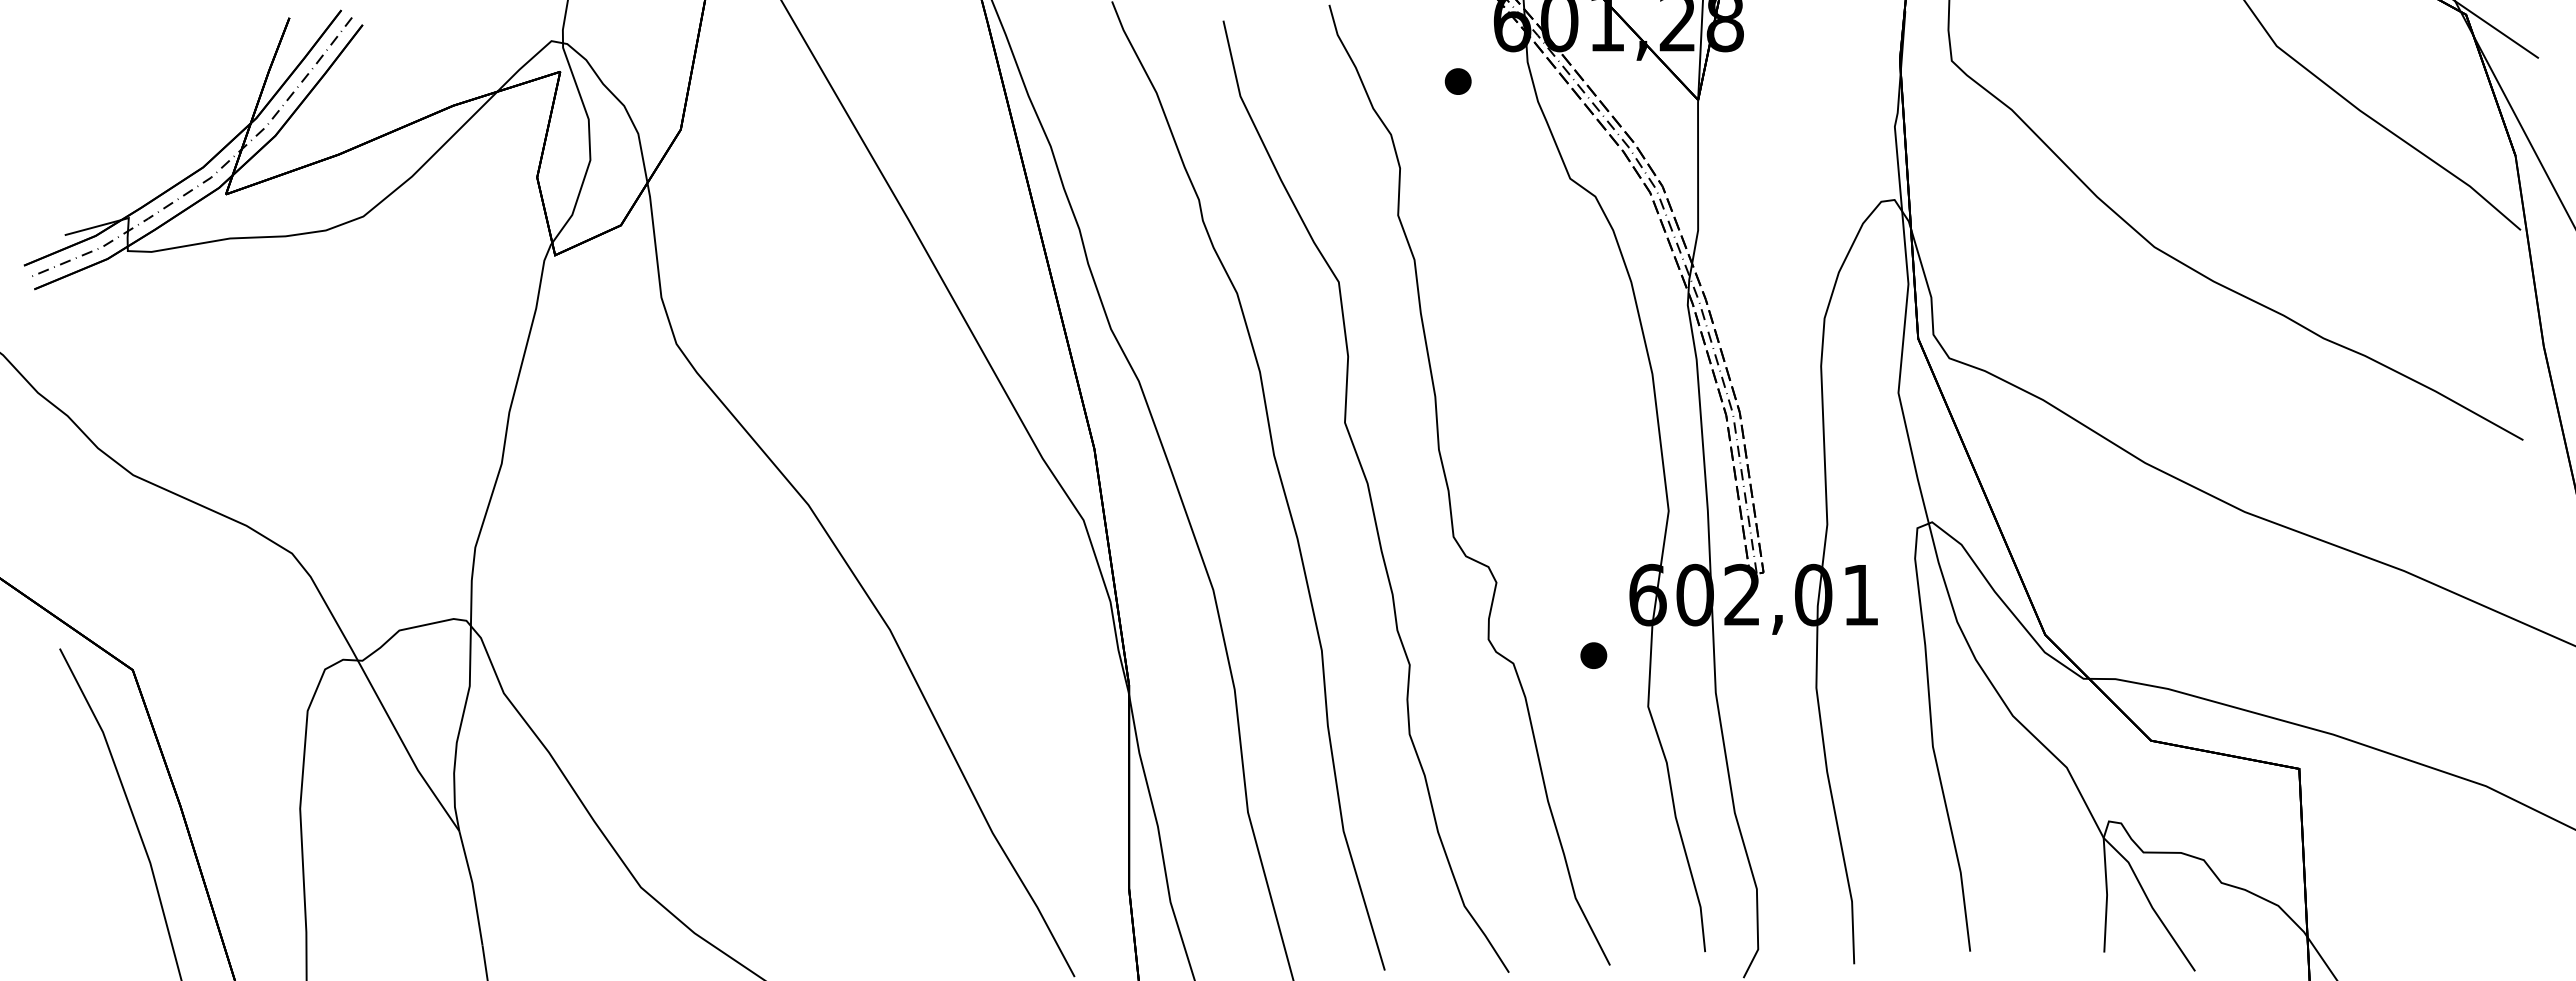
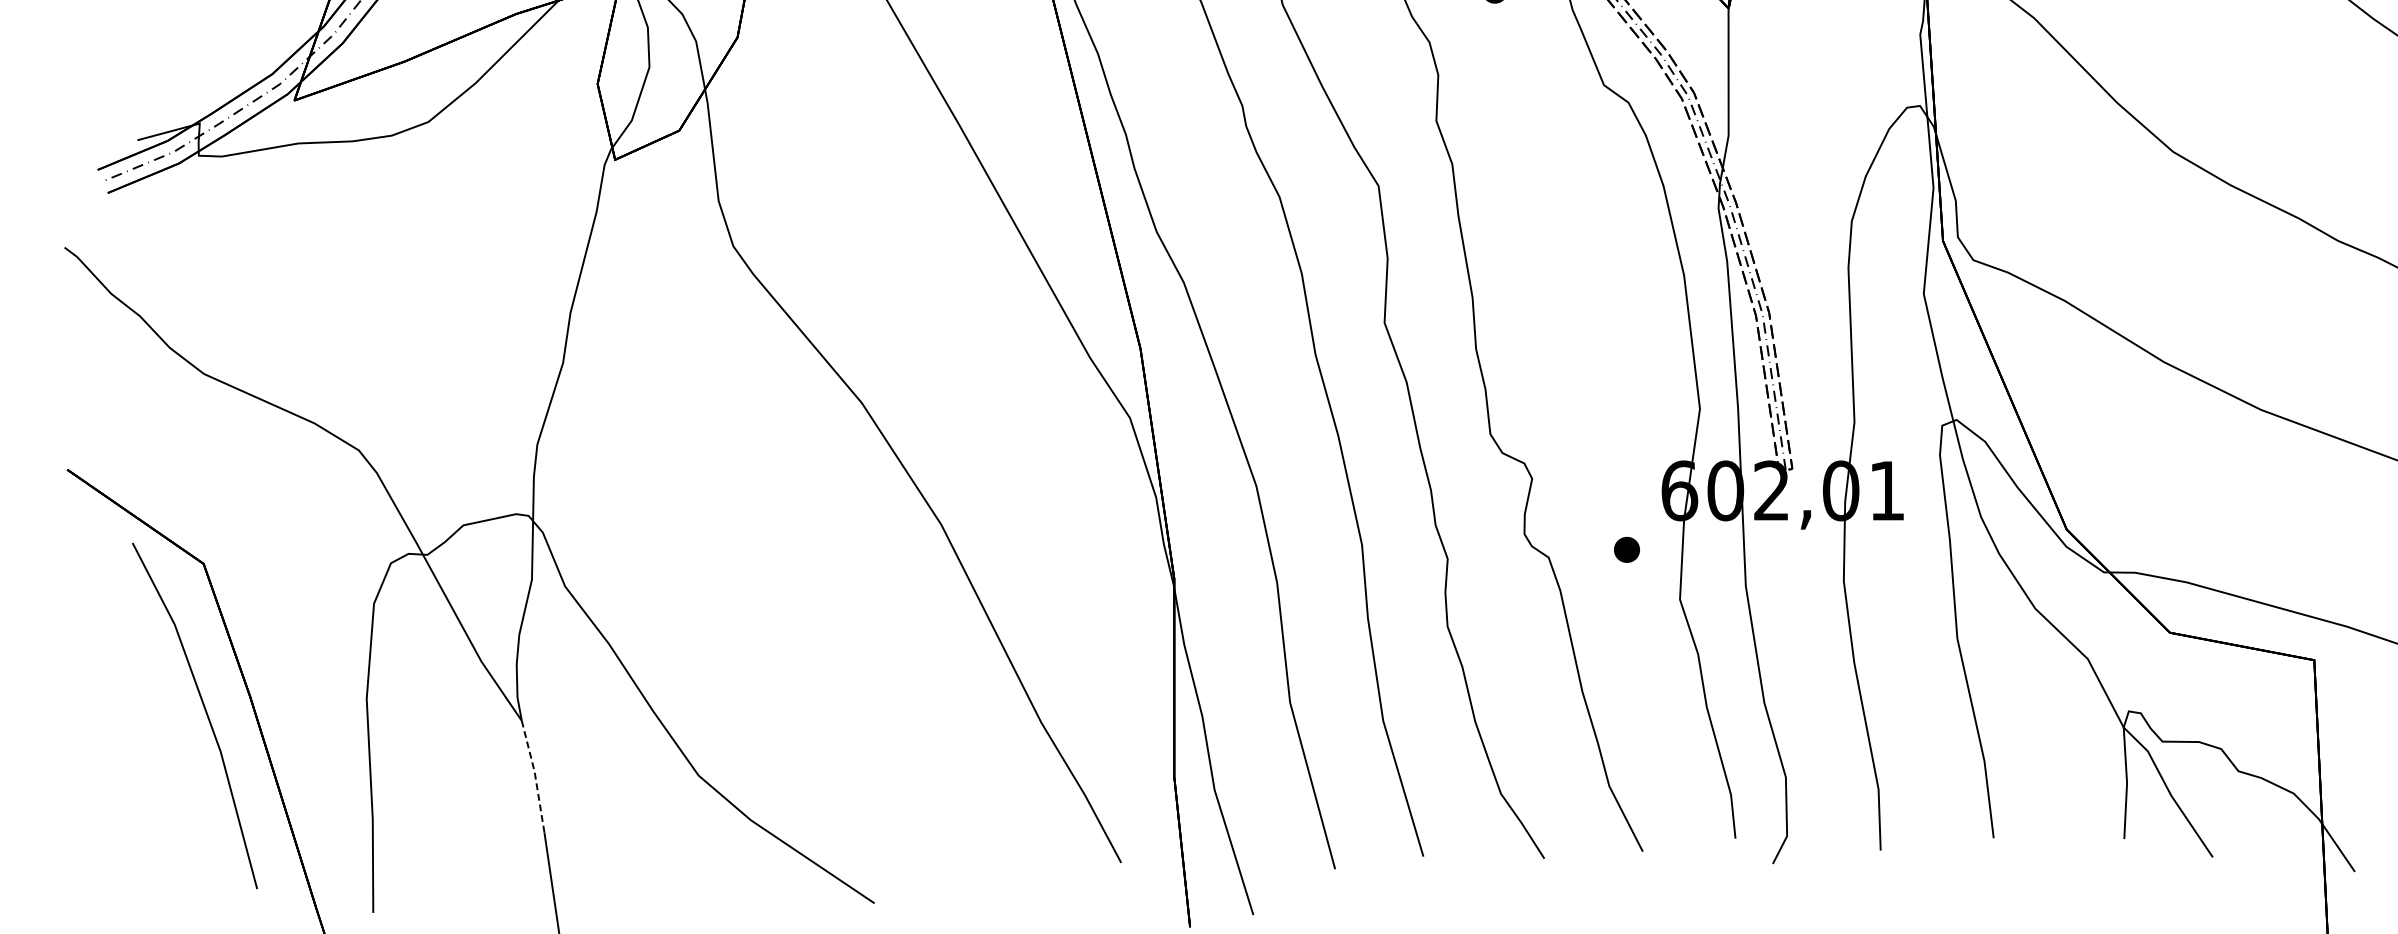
line: (473, 887) -> (535, 775), solid -> dashed

